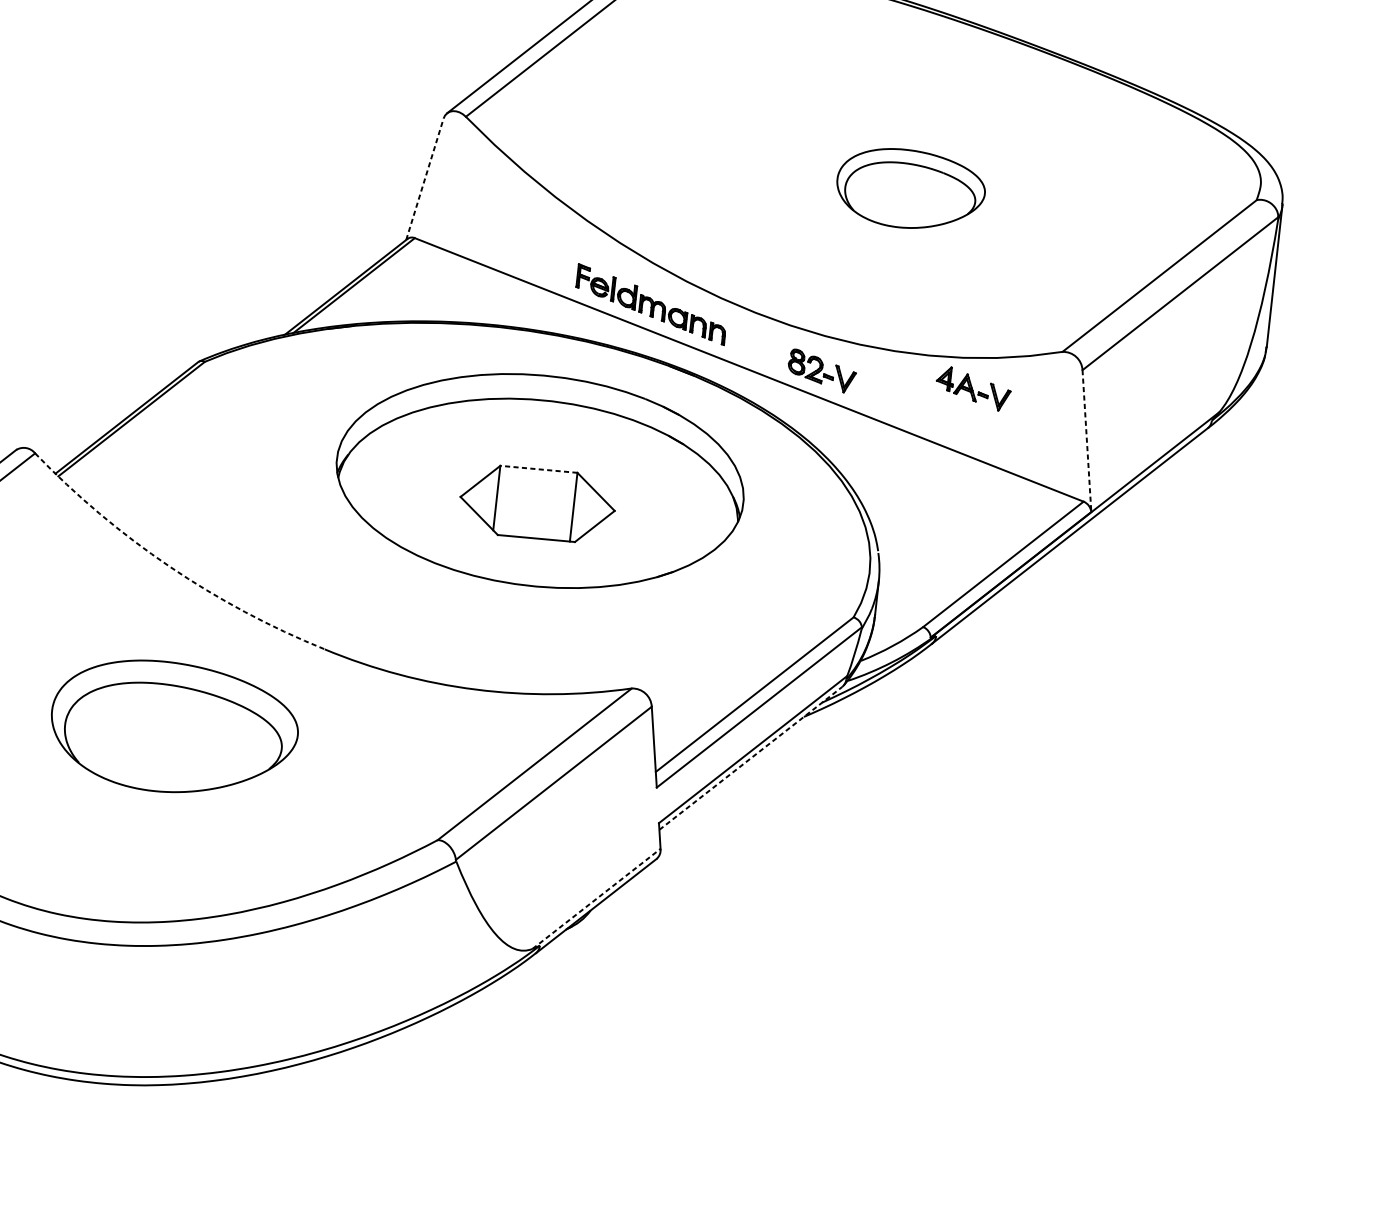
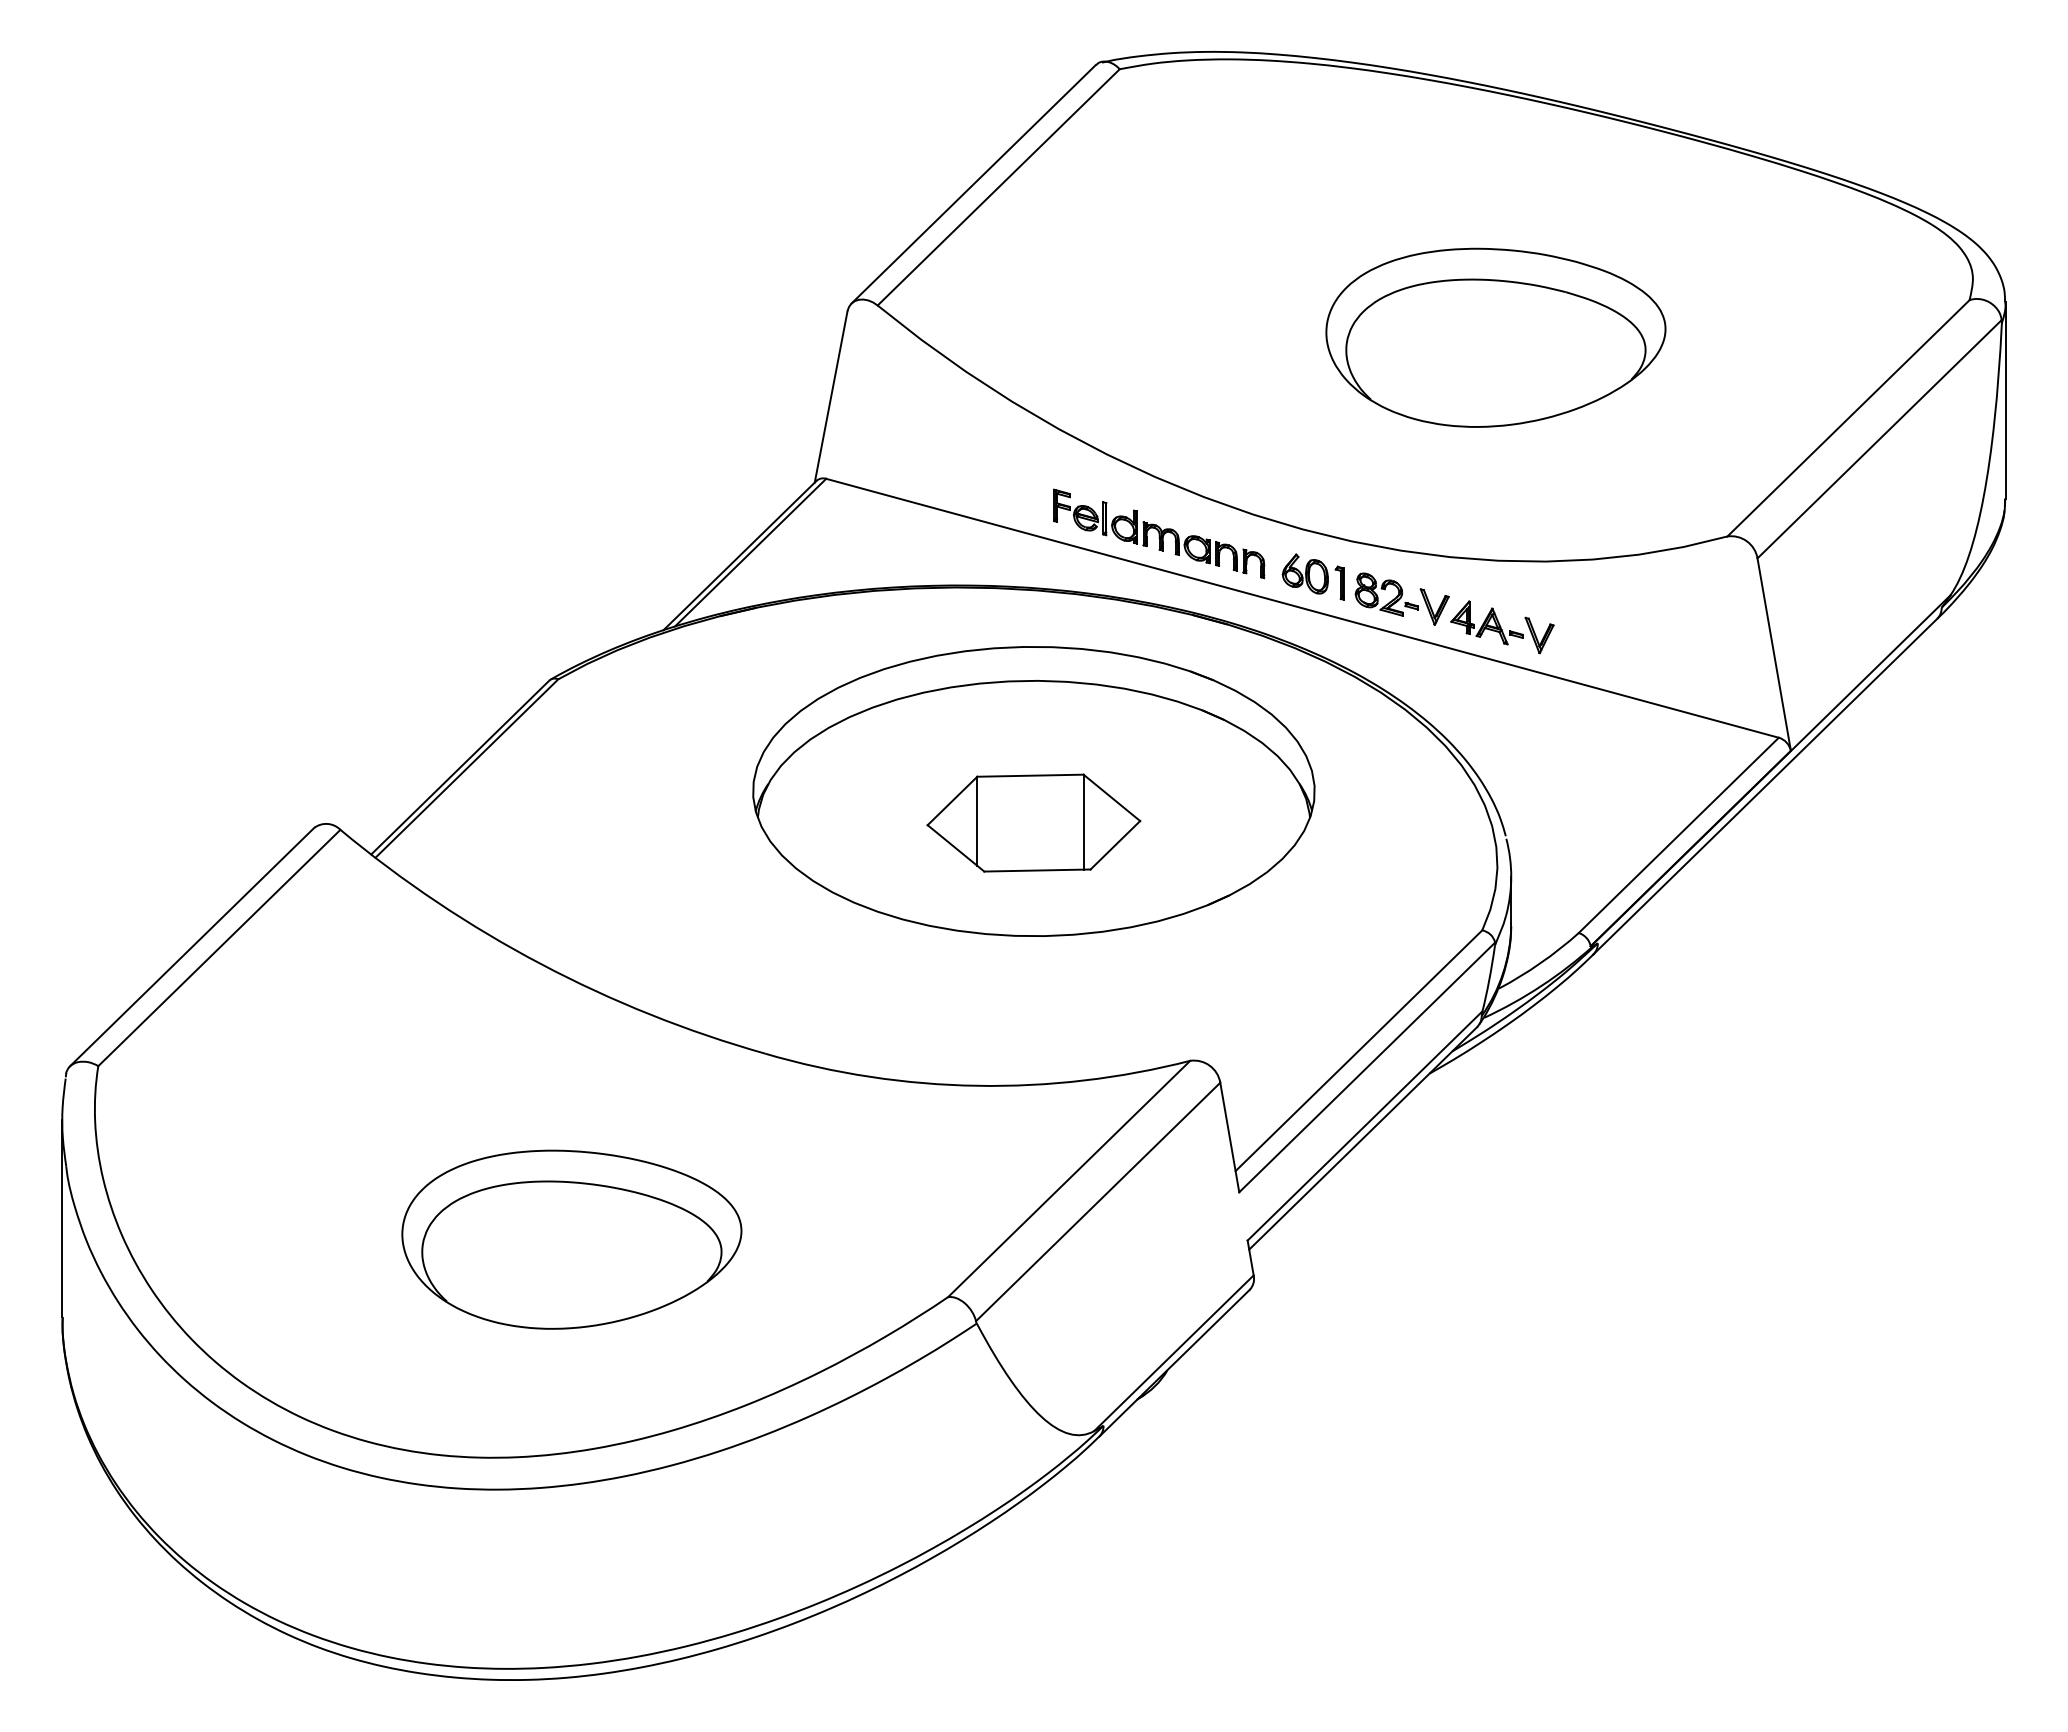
line: (425, 178) -> (831, 396), dashed -> solid
part: (910, 189) -> (1495, 337), size x1.67
part: (758, 347) -> (1312, 576), added
part: (973, 388) -> (1502, 627), moved
line: (1087, 441) -> (1774, 654), dashed -> solid
line: (538, 469) -> (1029, 775), dashed -> solid
arc: (169, 566) -> (541, 964), dashed -> solid
part: (174, 727) -> (571, 1239), moved
line: (751, 757) -> (1363, 1137), dashed -> solid
line: (596, 898) -> (1173, 1353), dashed -> solid

